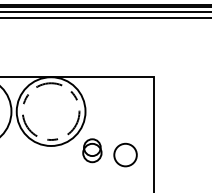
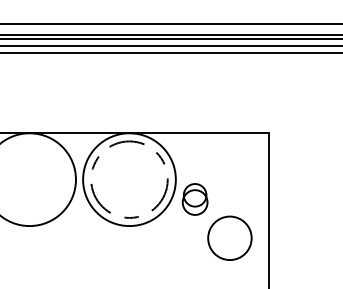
part: (91, 150) -> (194, 199), moved
circle: (125, 155) -> (229, 238), size x1.43

